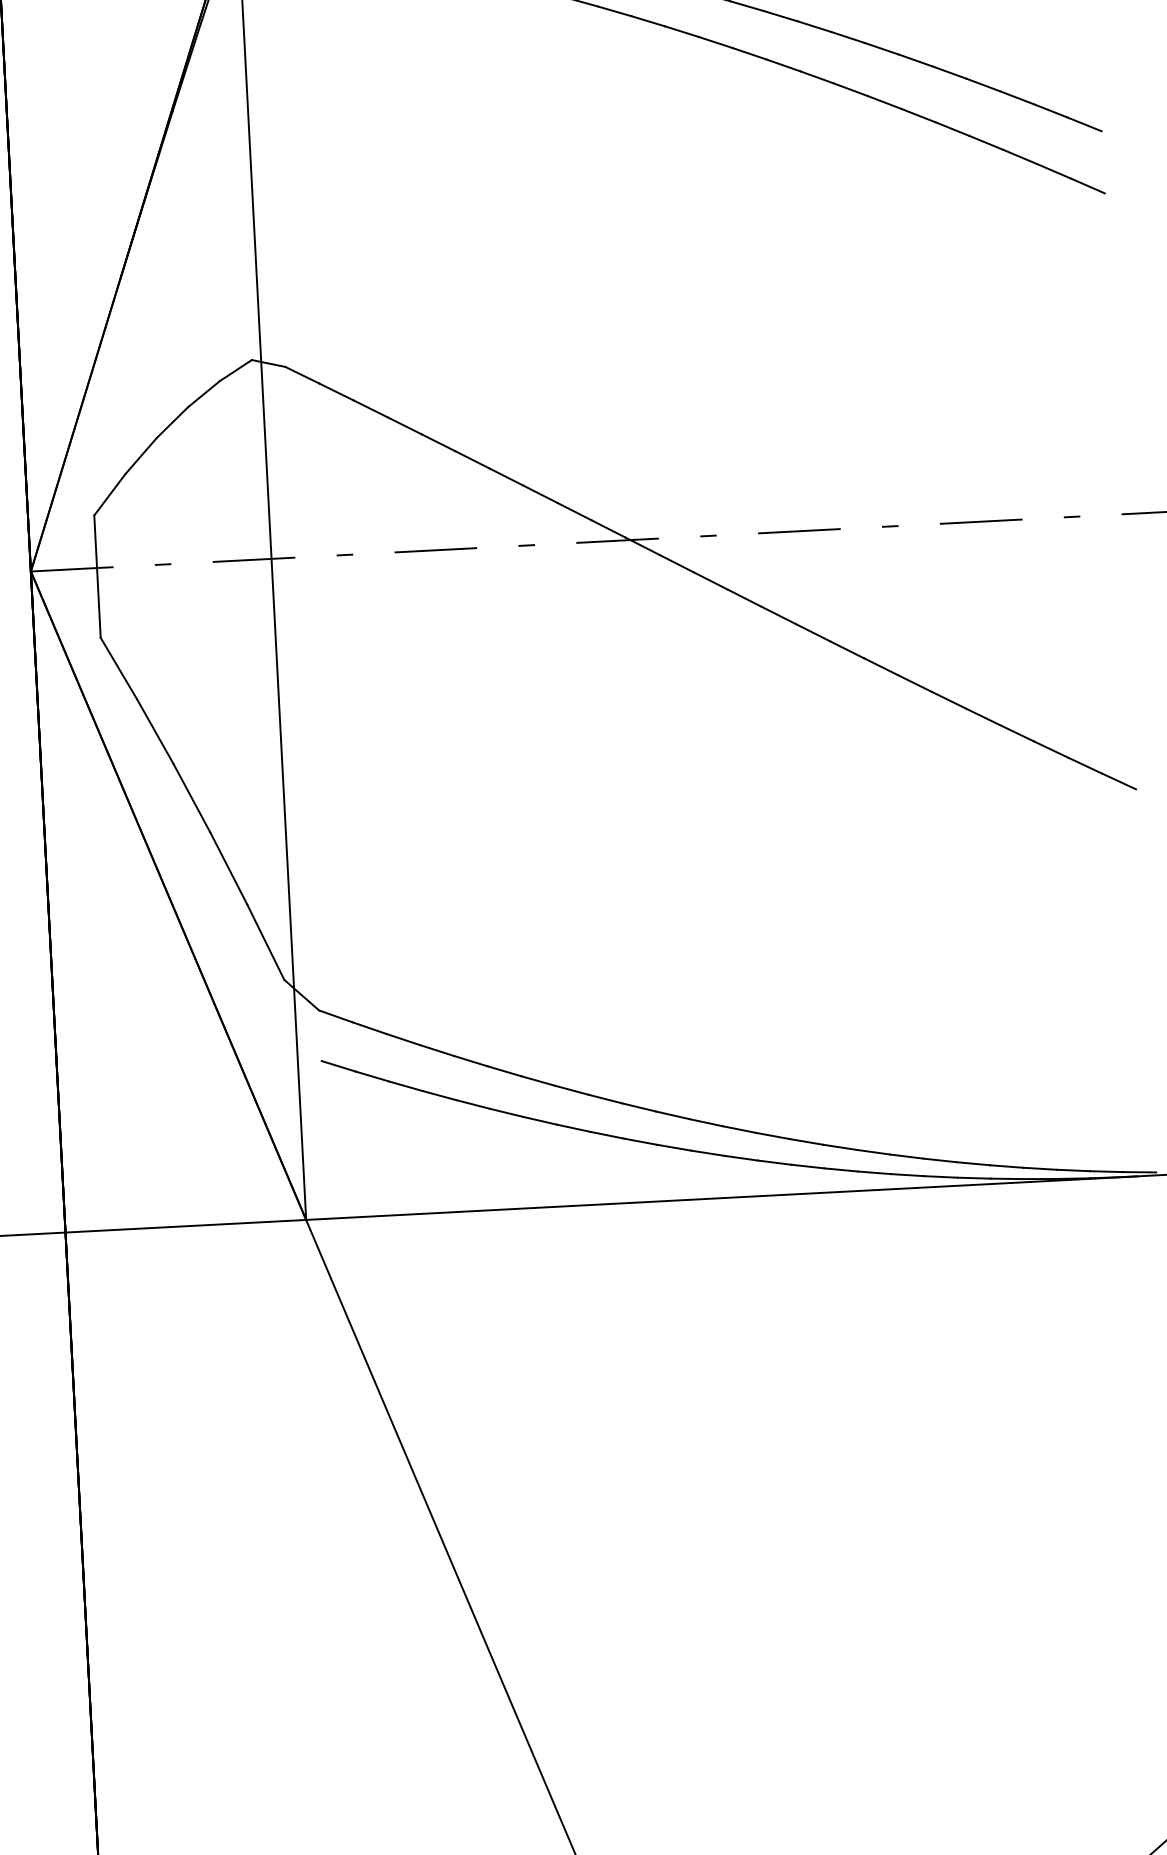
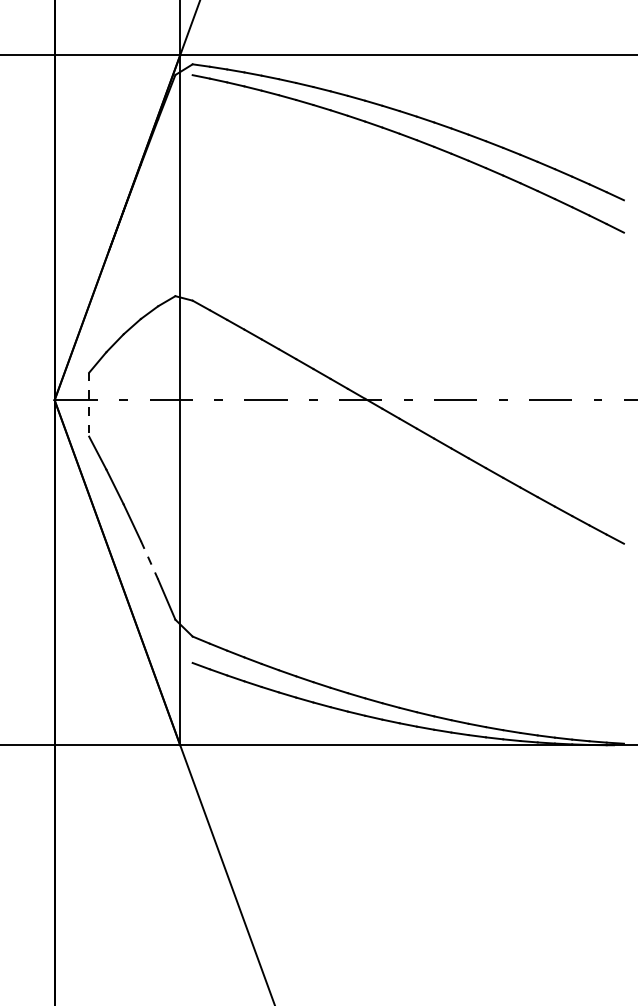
line: (98, 576) -> (89, 404), solid -> dashed
line: (228, 869) -> (149, 560), solid -> dashed

